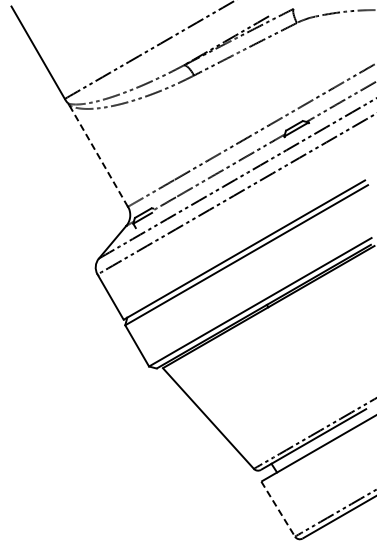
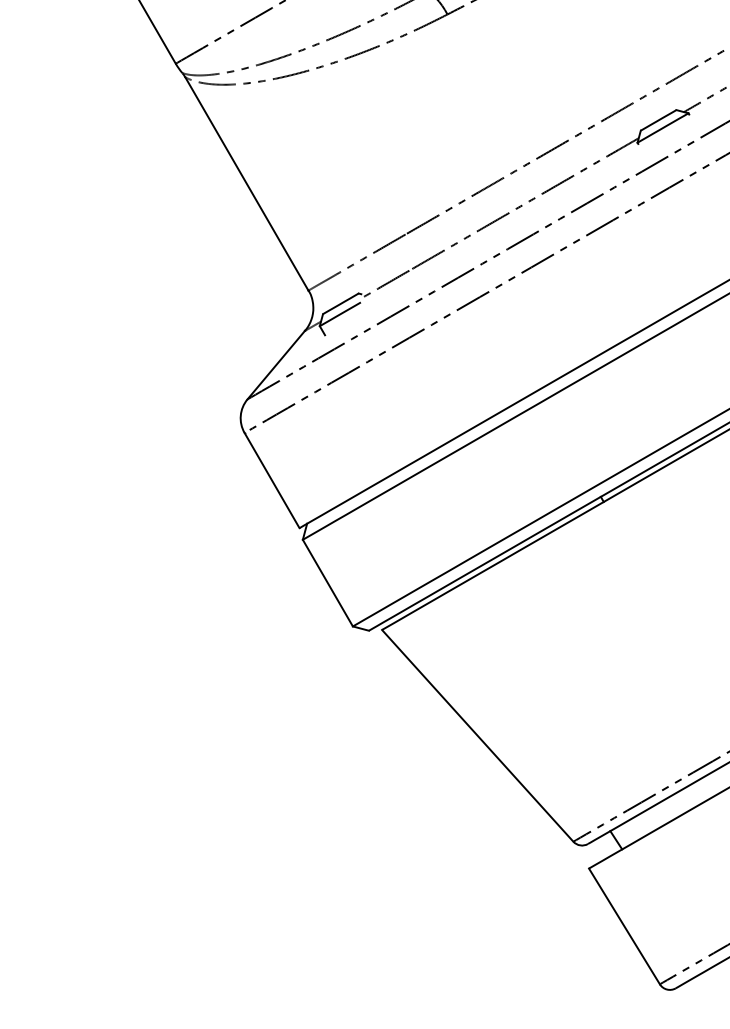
line: (98, 156) -> (246, 184), dashed -> solid
line: (278, 509) -> (625, 927), dashed -> solid

